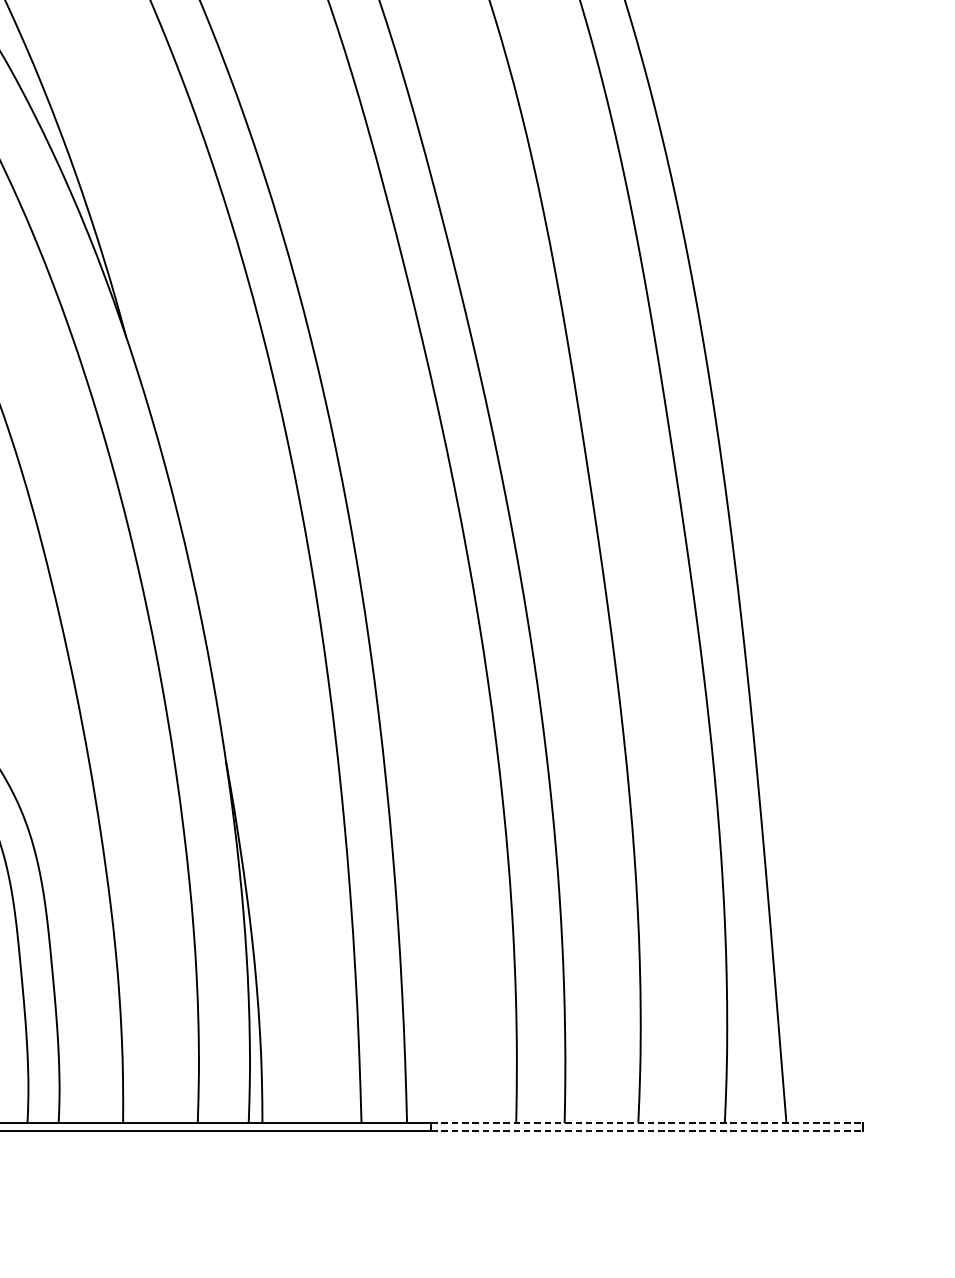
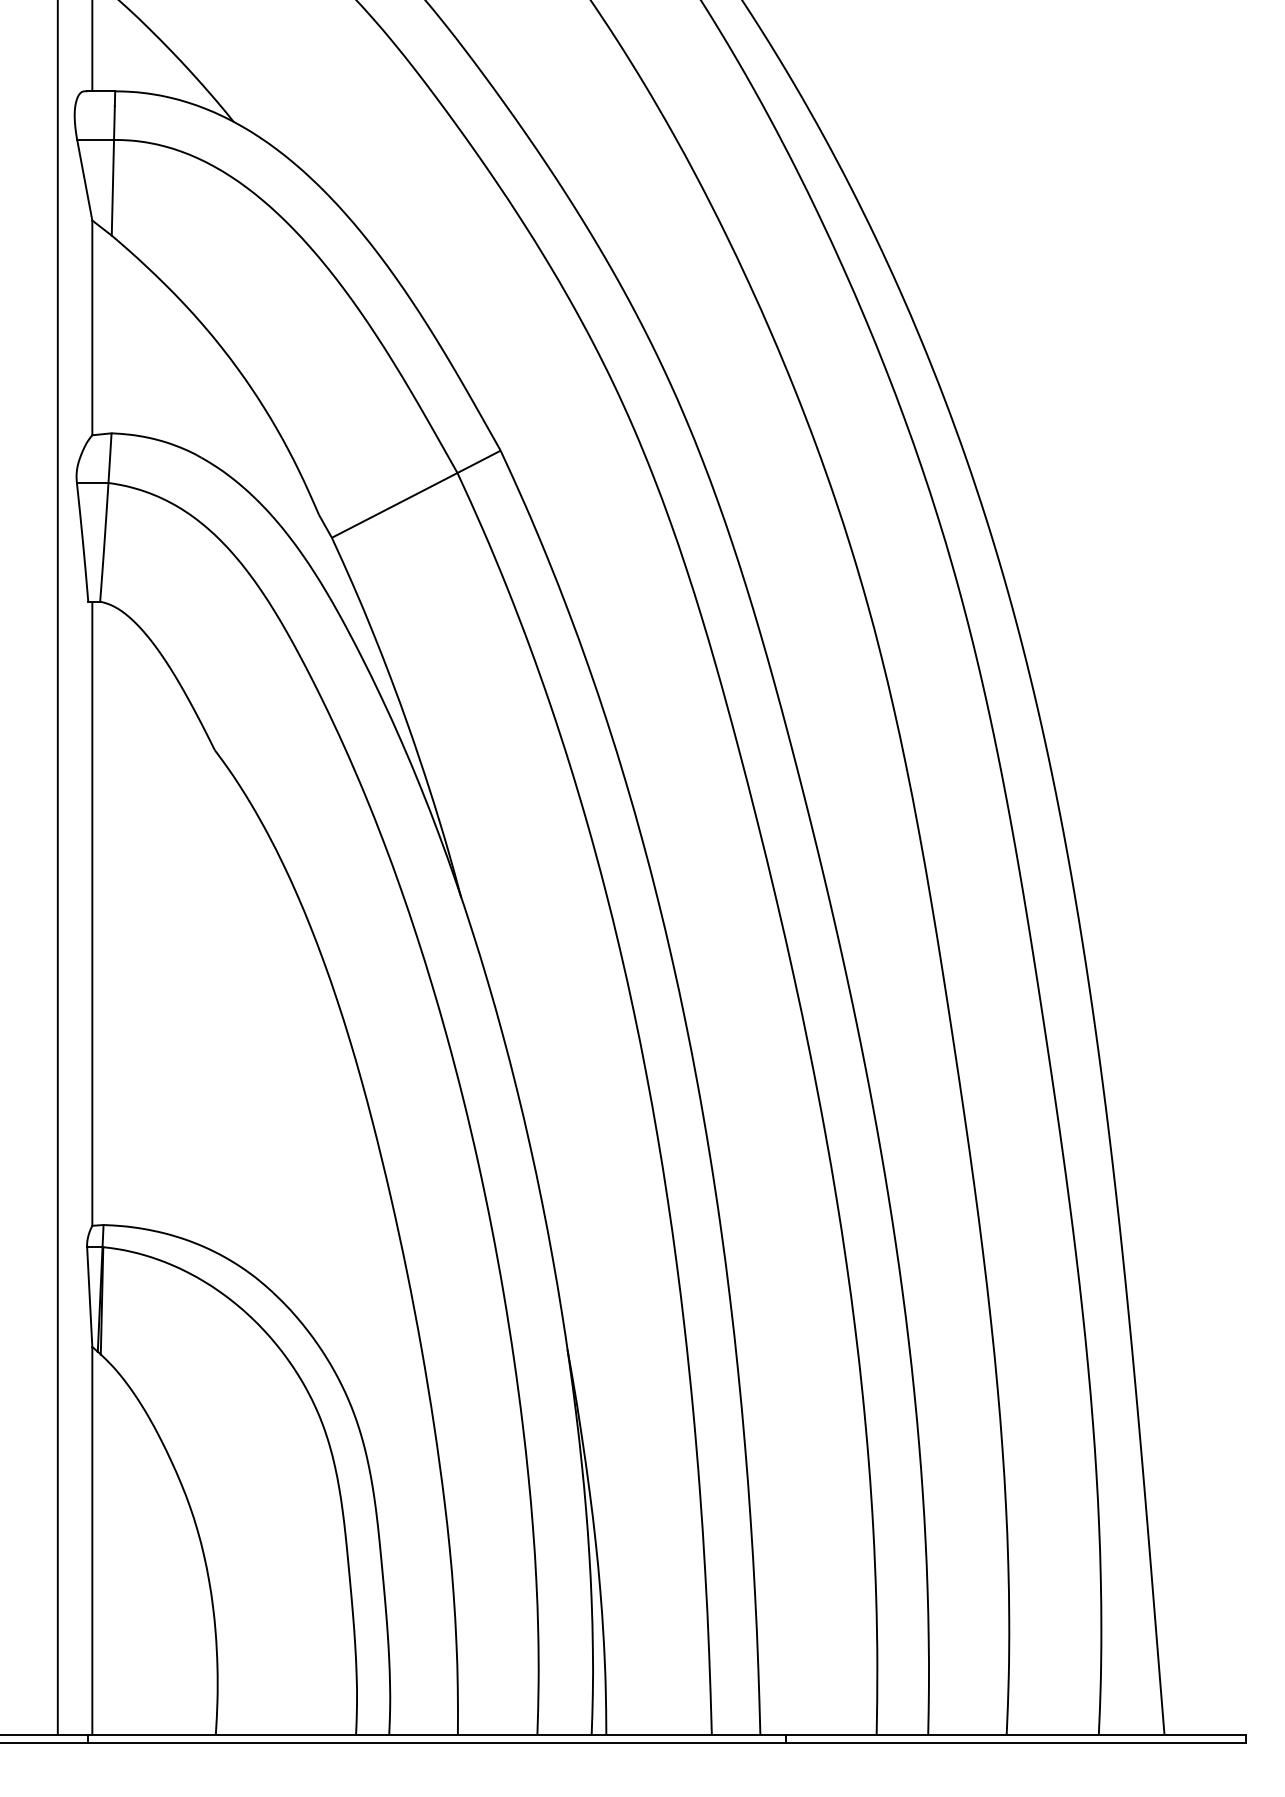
line: (647, 1122) -> (1016, 1734), dashed -> solid
line: (647, 1131) -> (1016, 1743), dashed -> solid

